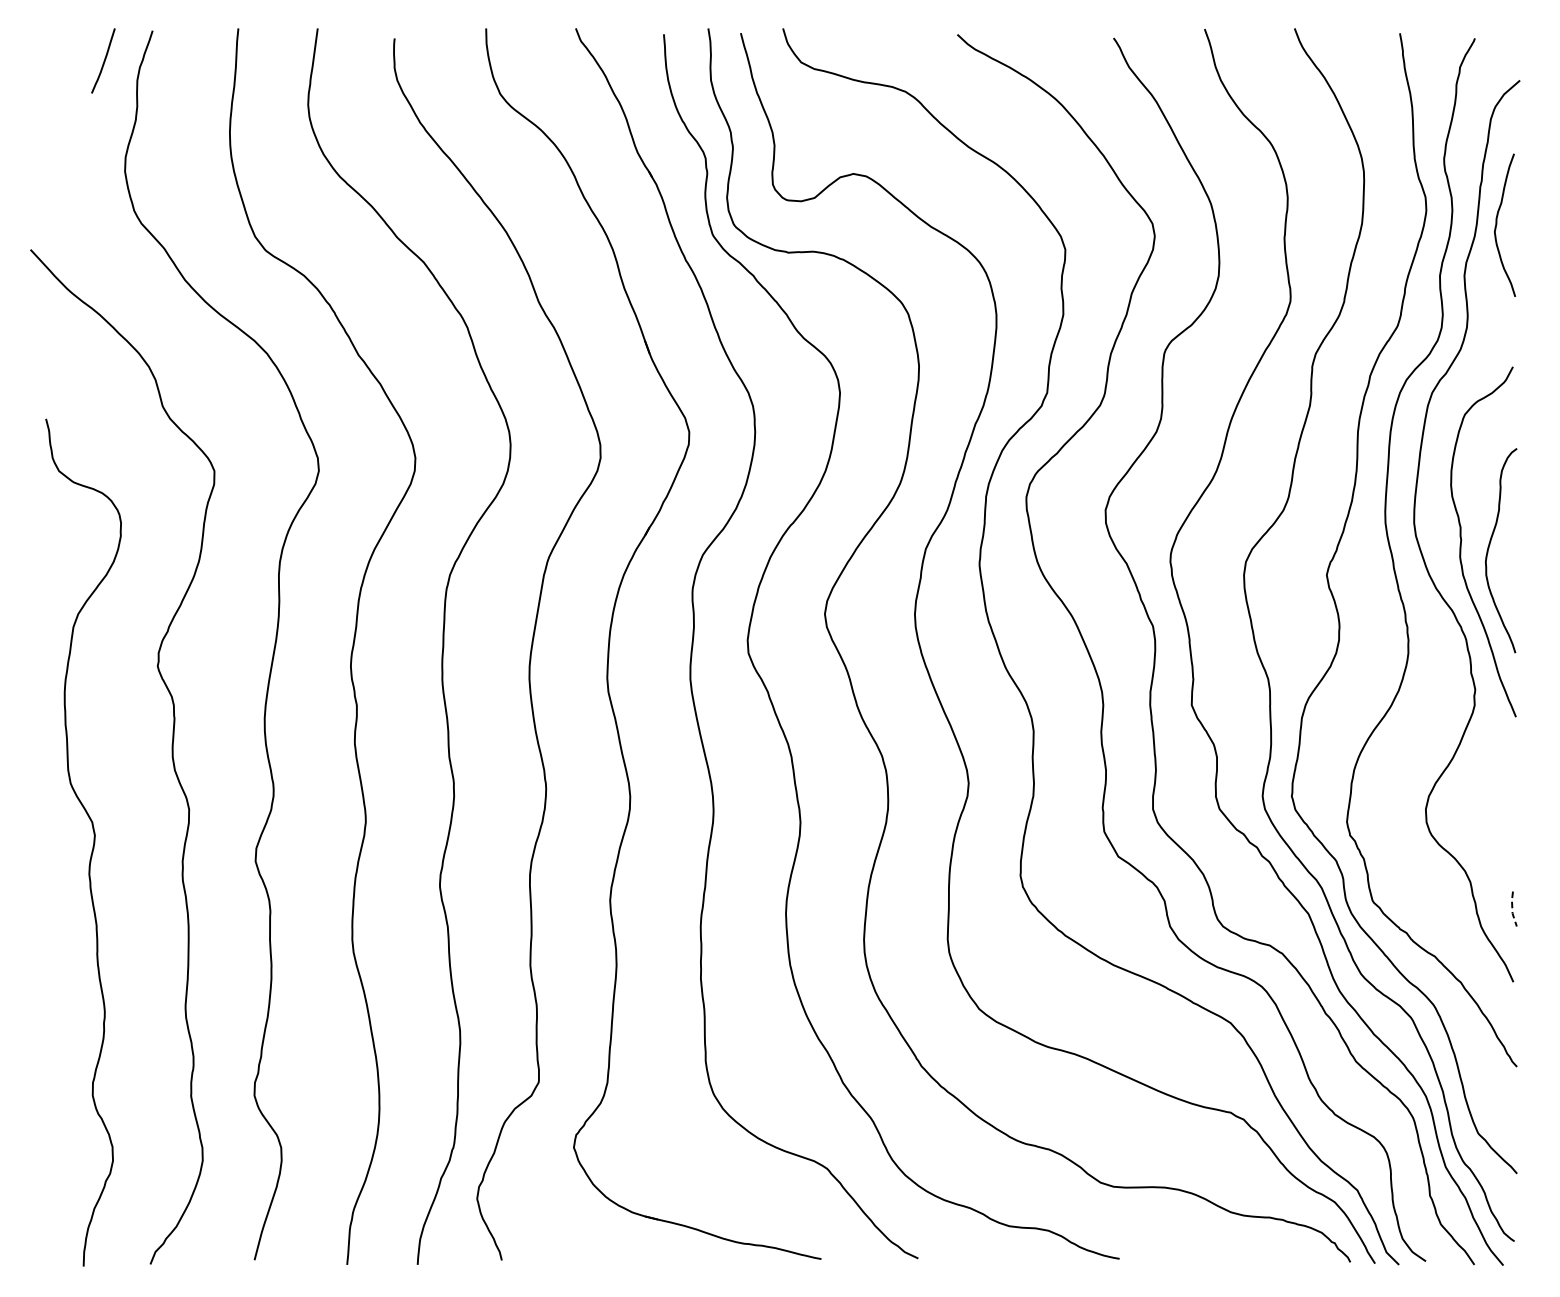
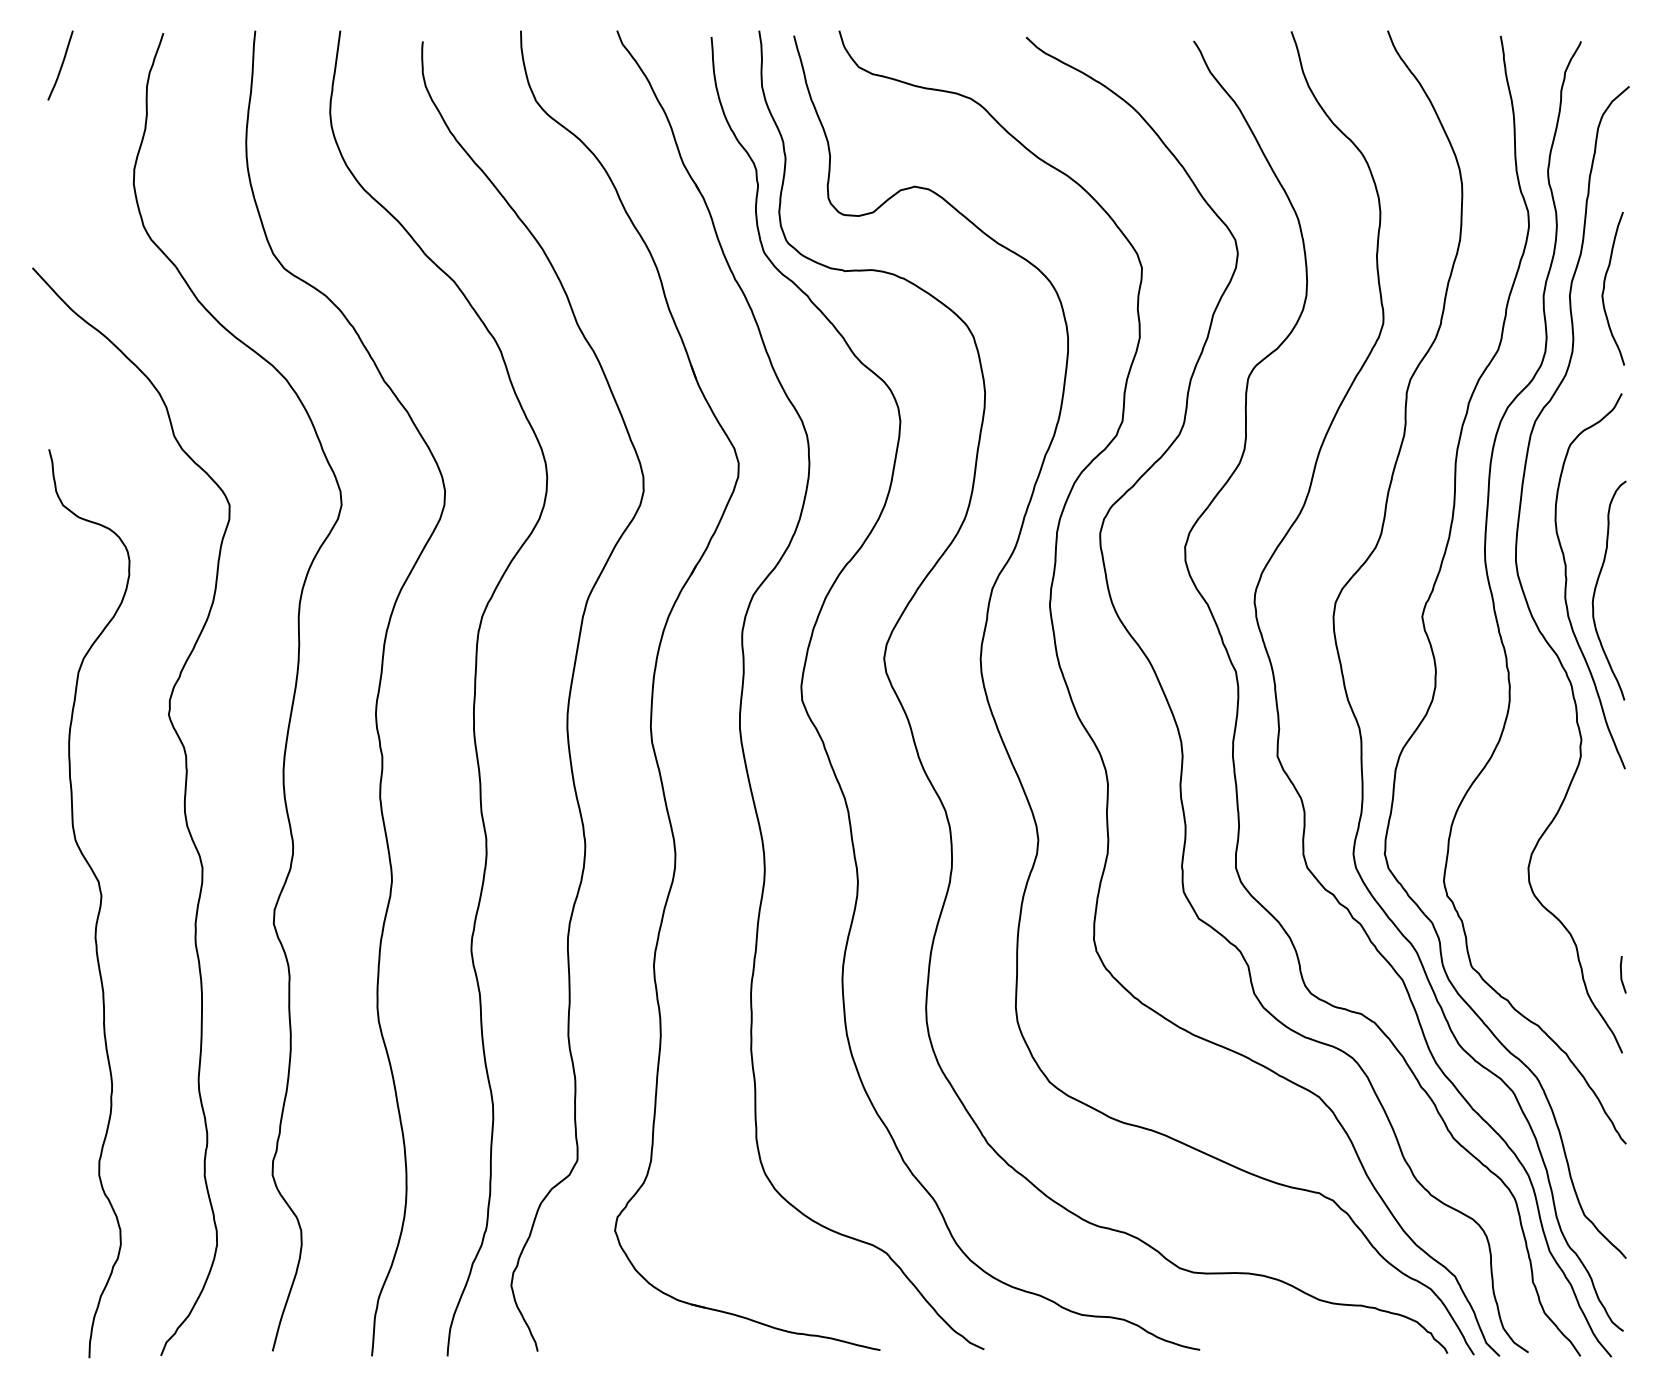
curve: (104, 60) -> (61, 65), moved
curve: (1496, 225) -> (1604, 288), moved
line: (1512, 909) -> (1621, 975), dashed -> solid

